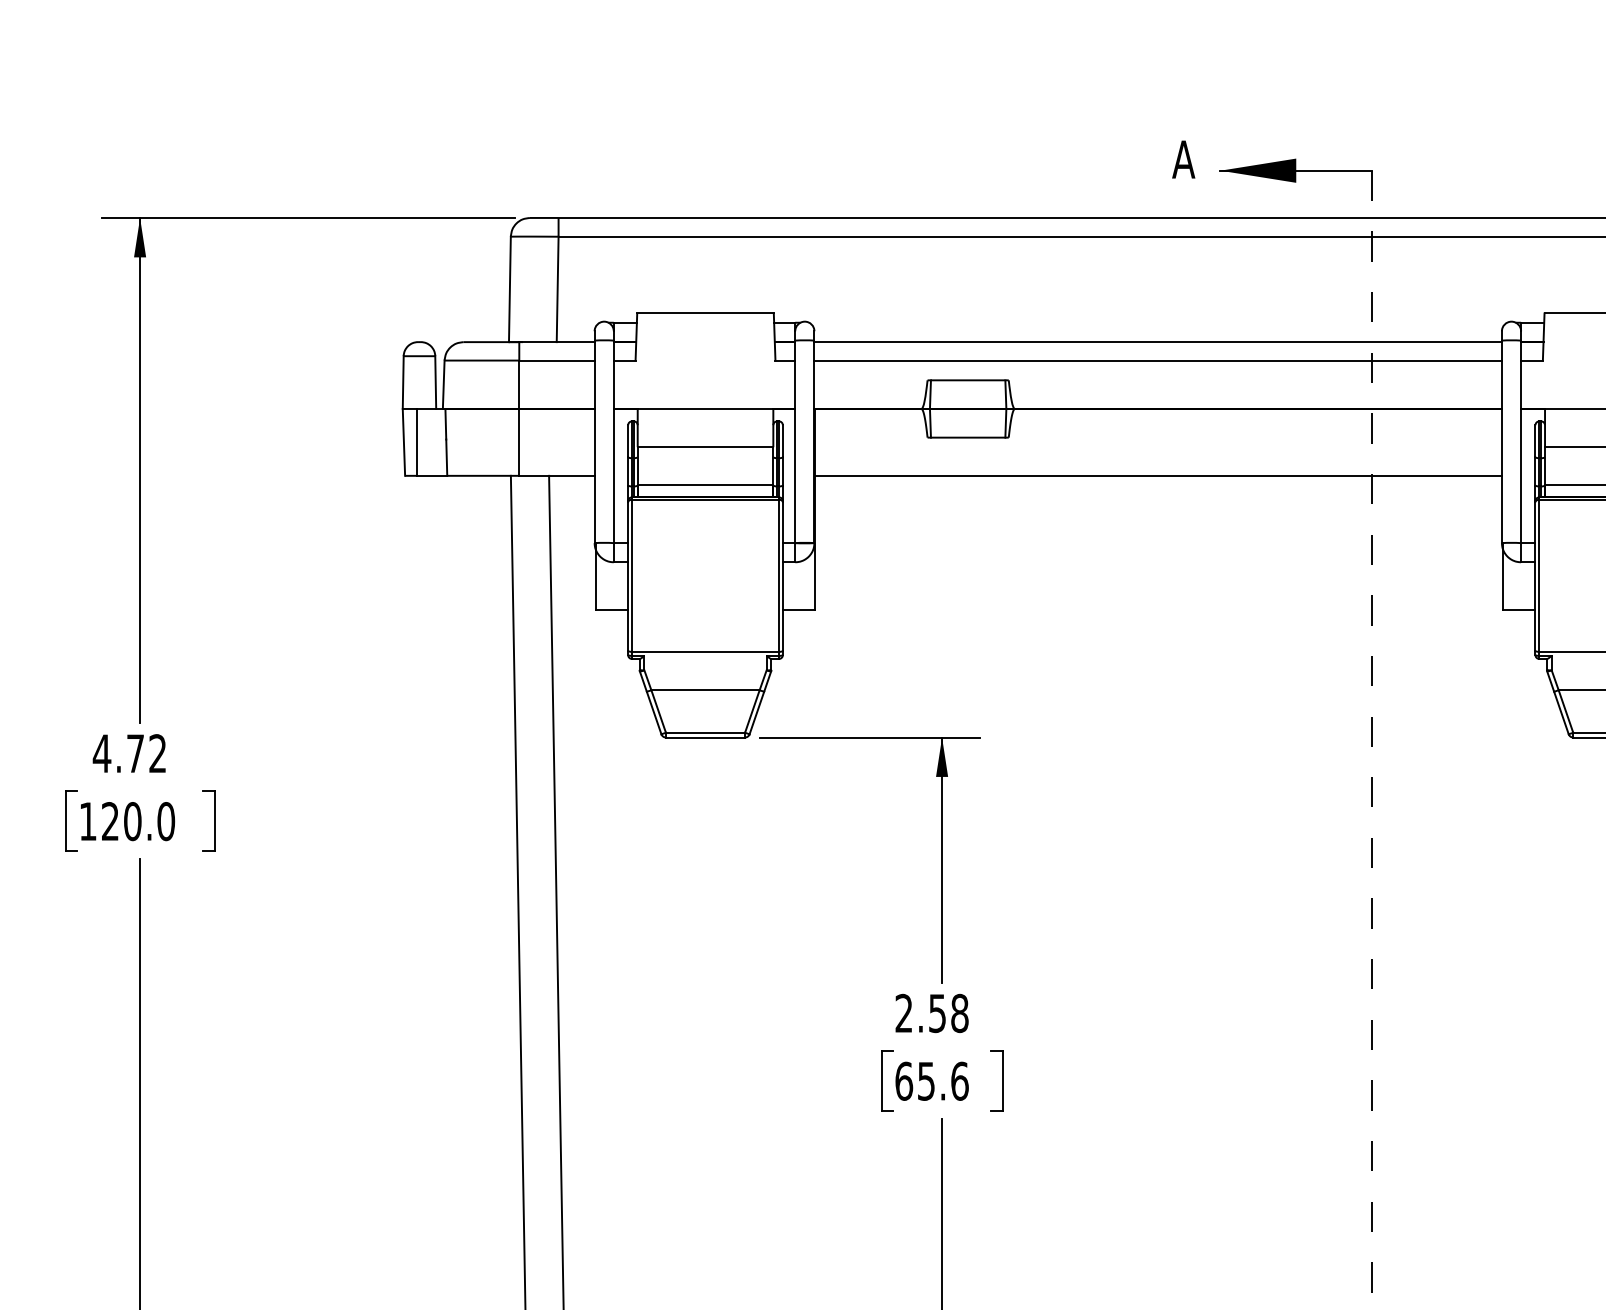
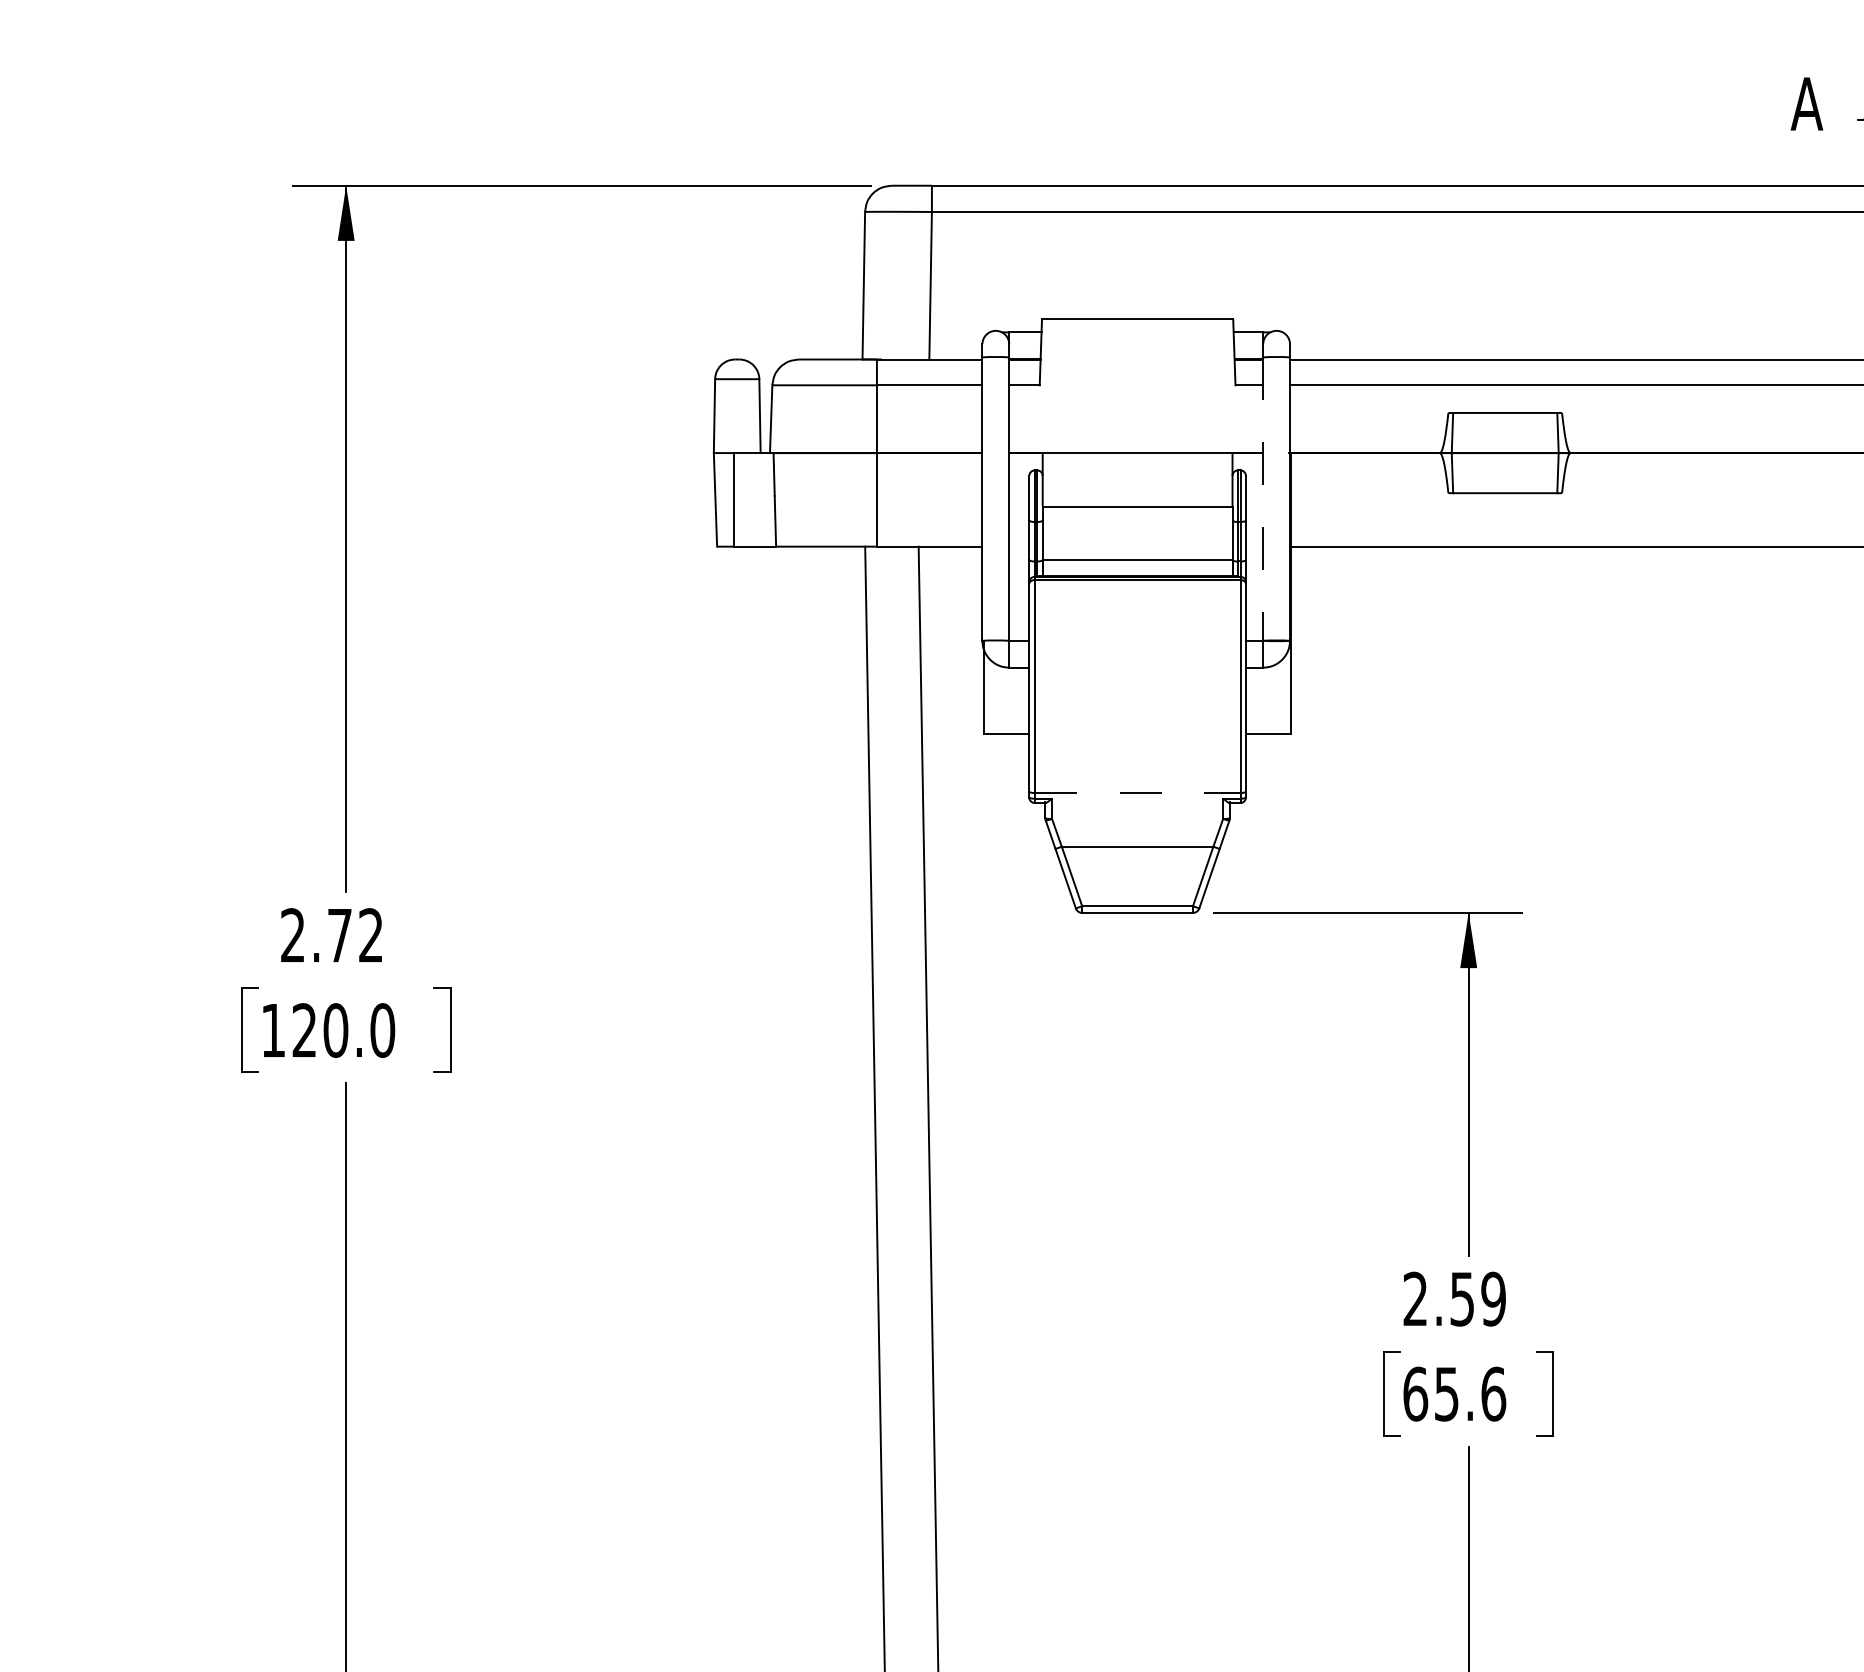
line: (795, 442) -> (1263, 499), solid -> dashed
line: (705, 651) -> (1137, 792), solid -> dashed
text: (101, 753) -> (292, 935), 4.72 -> 2.72
text: (959, 1013) -> (1493, 1299), 2.58 -> 2.59

